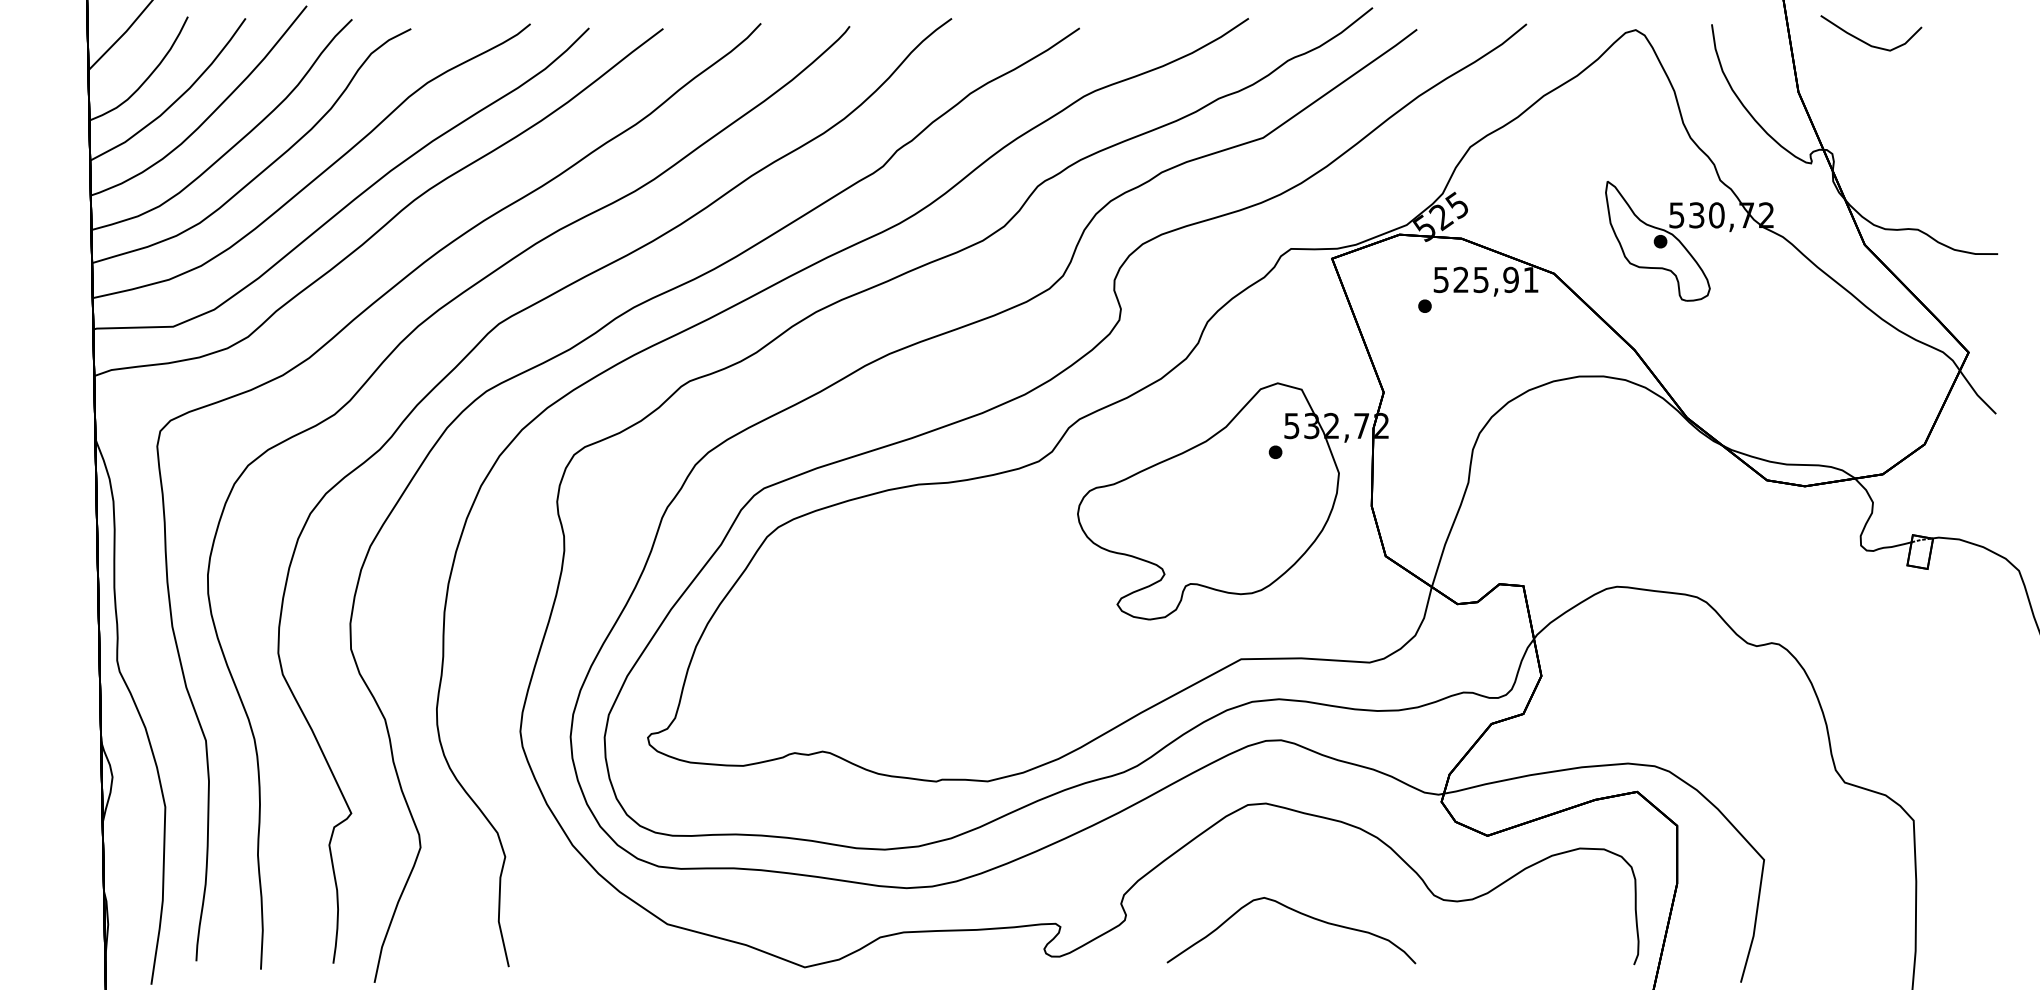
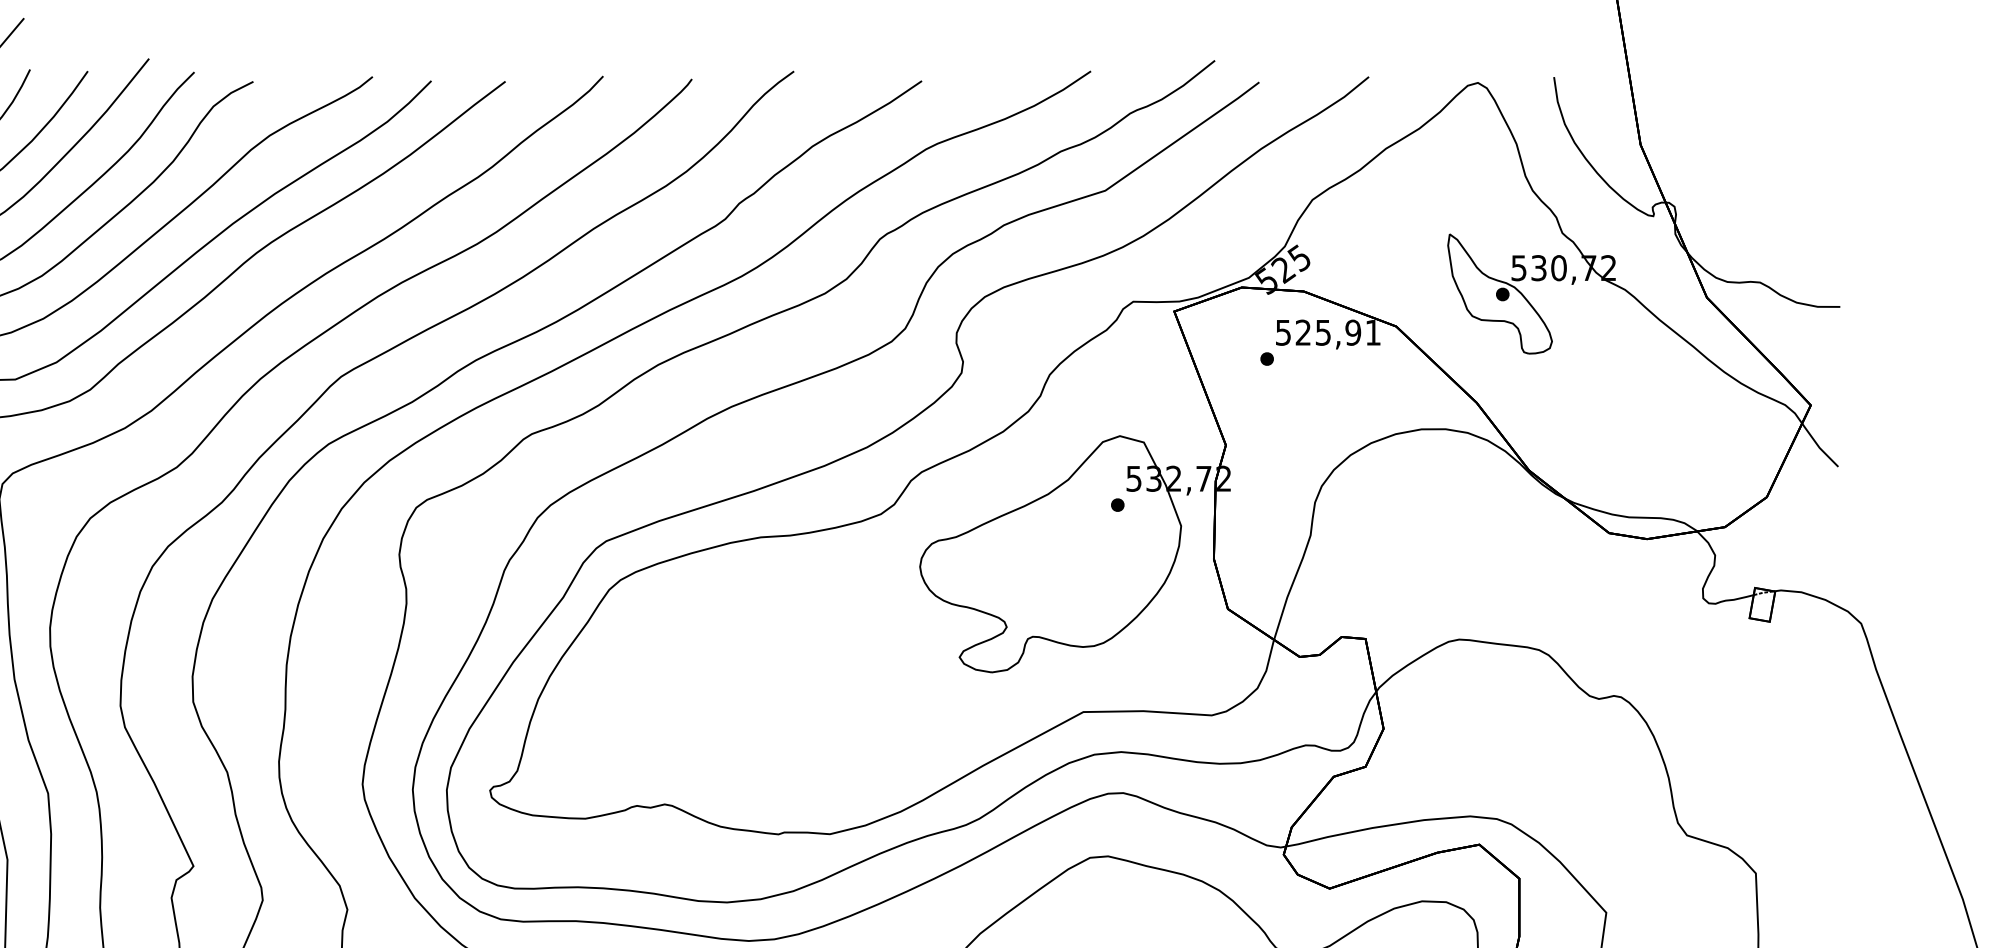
curve: (1865, 41) -> (1707, 94), removed

